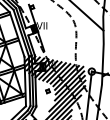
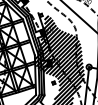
hatch: (55, 36) -> (59, 38), added

